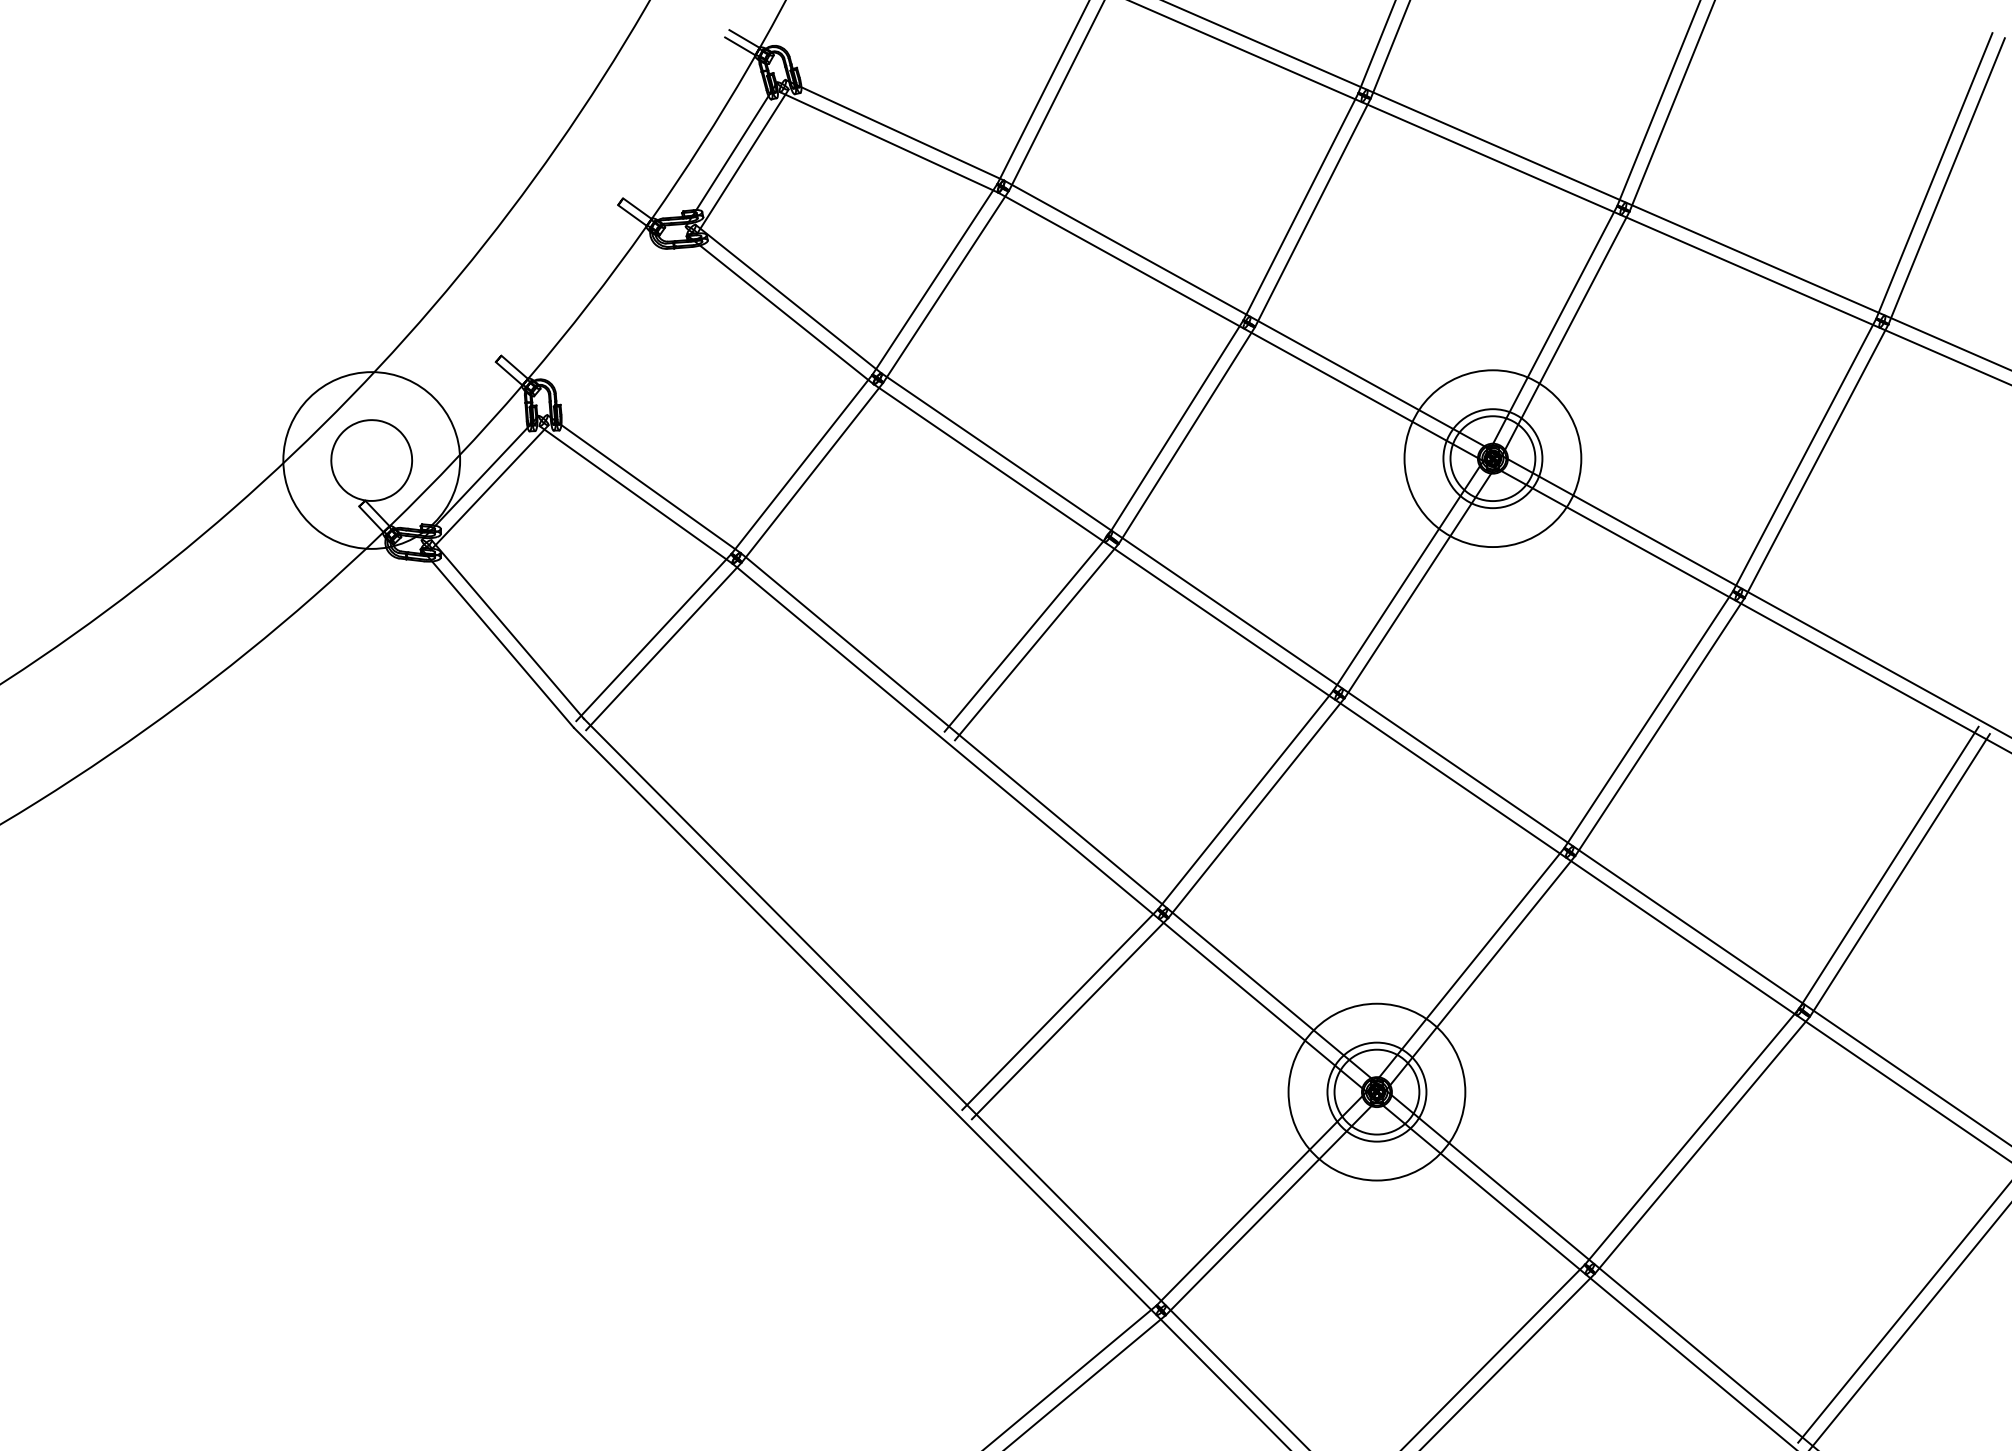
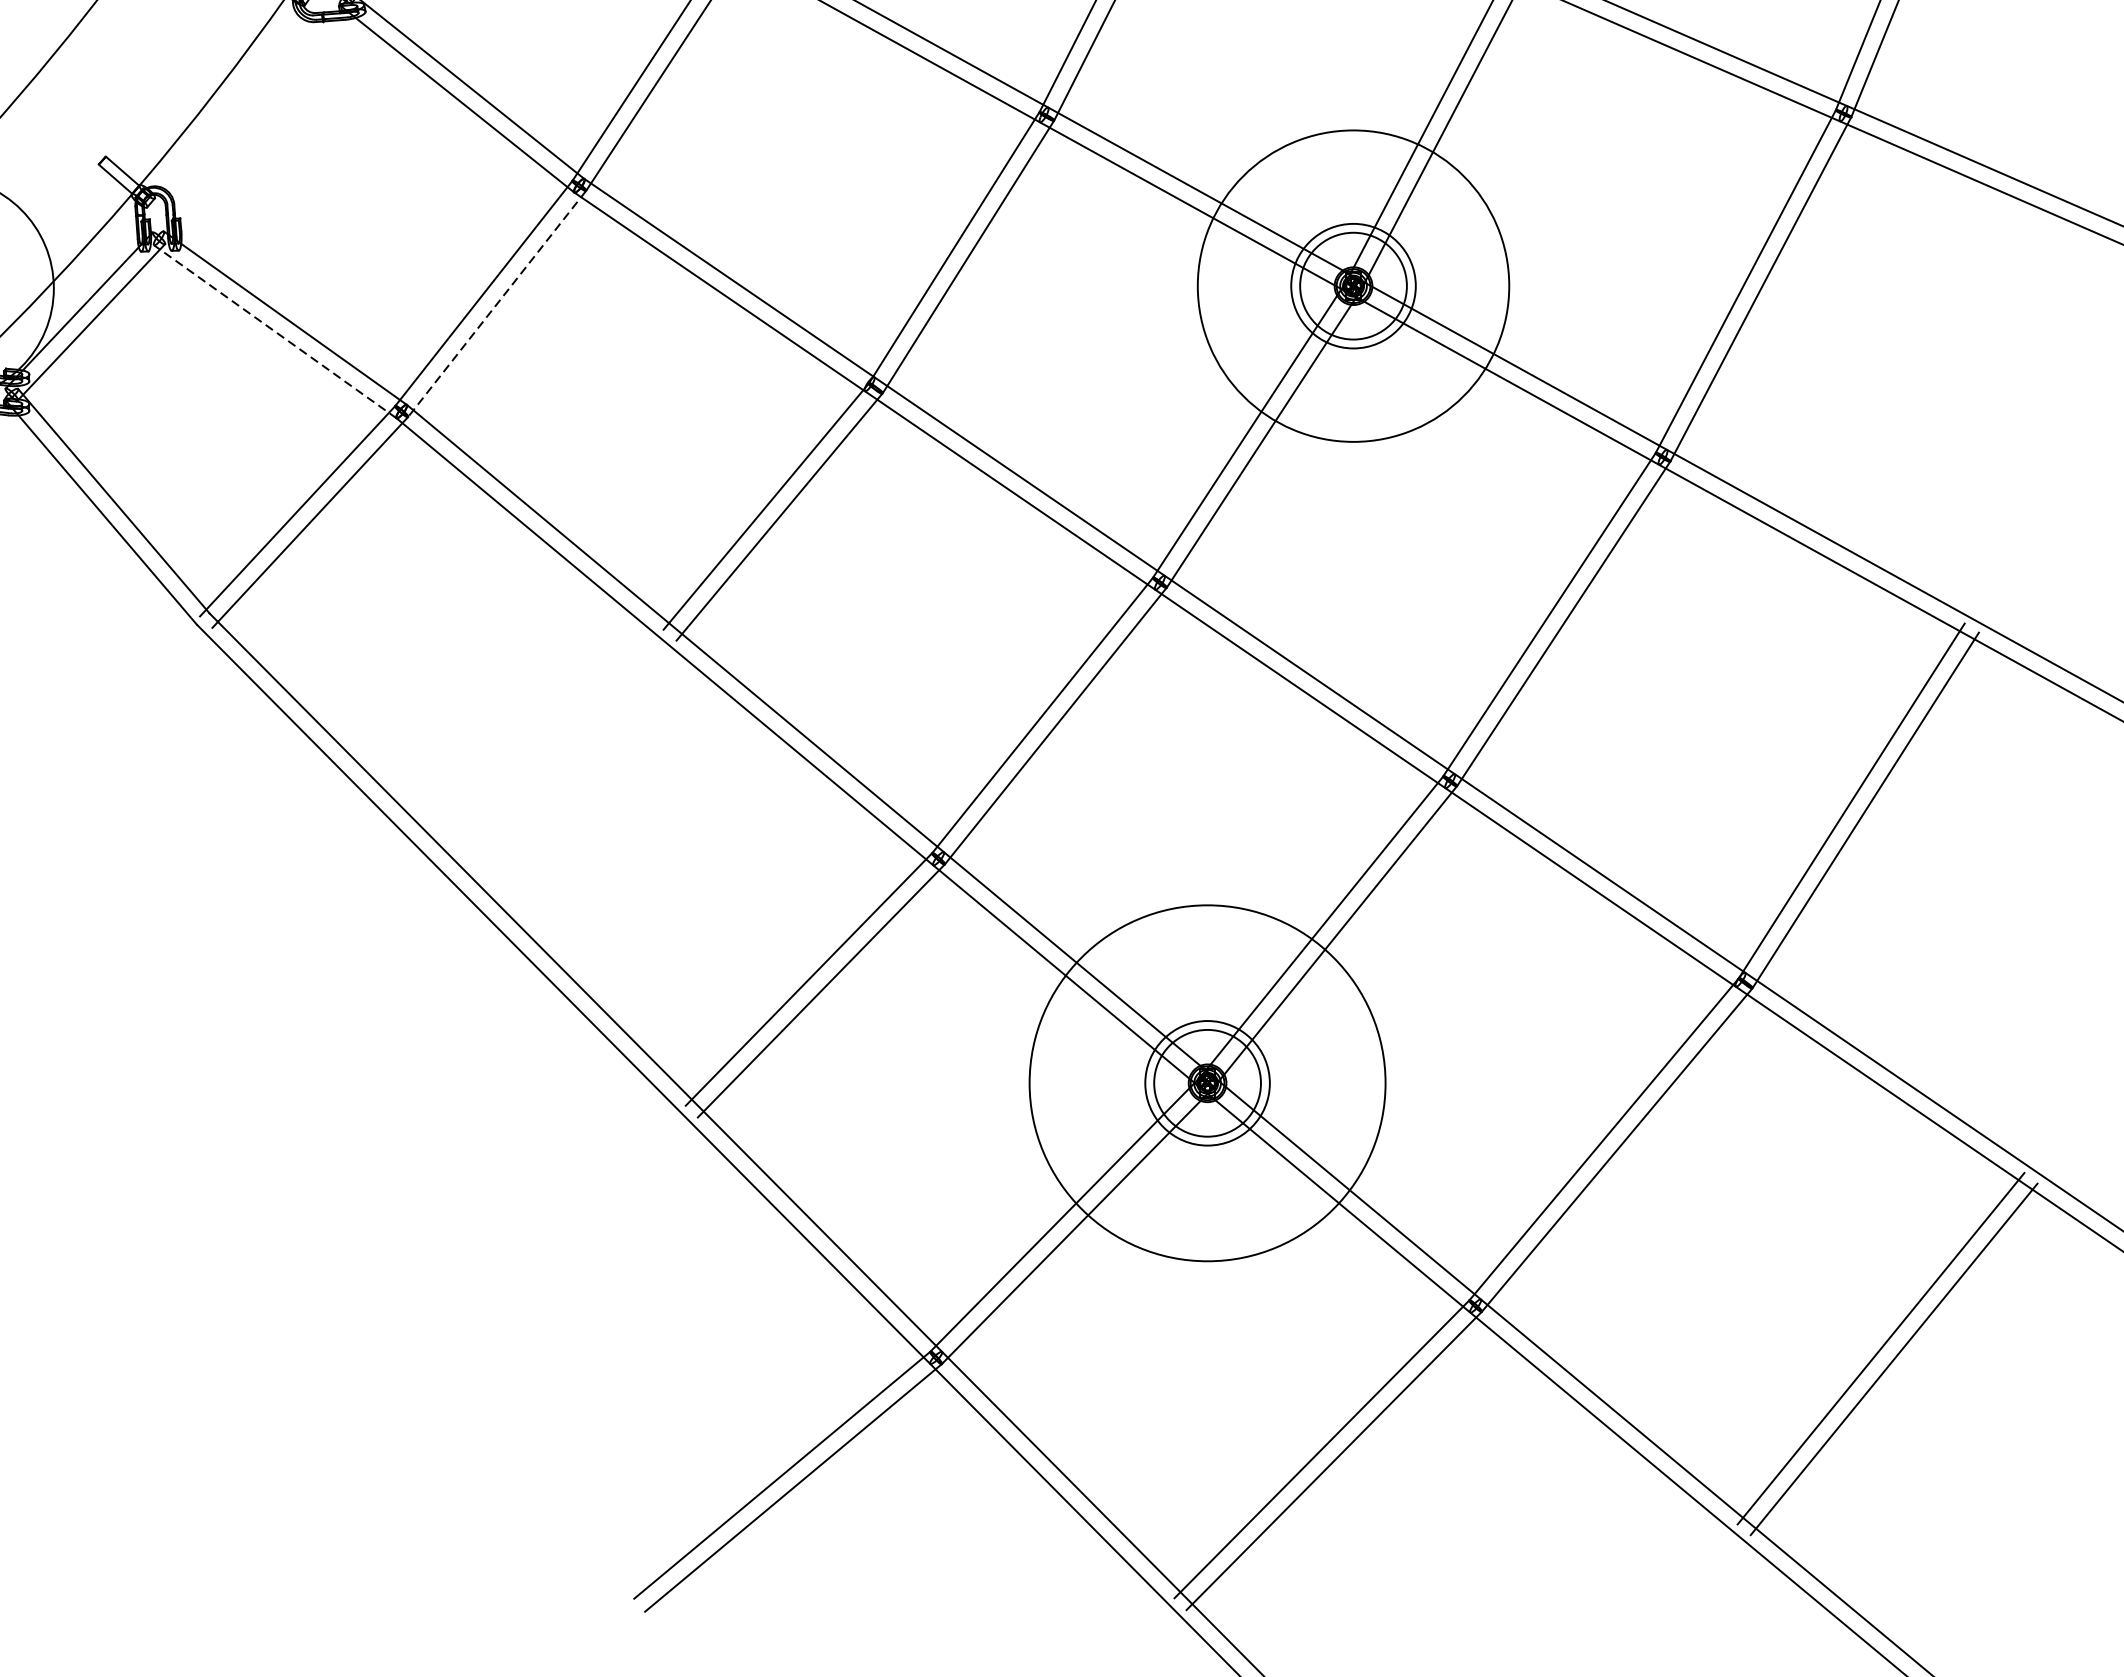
circle: (1492, 458) -> (1352, 285), size x1.4
line: (812, 473) -> (497, 304), solid -> dashed
line: (636, 495) -> (275, 332), solid -> dashed
circle: (1376, 1091) -> (1207, 1082), size x1.6

